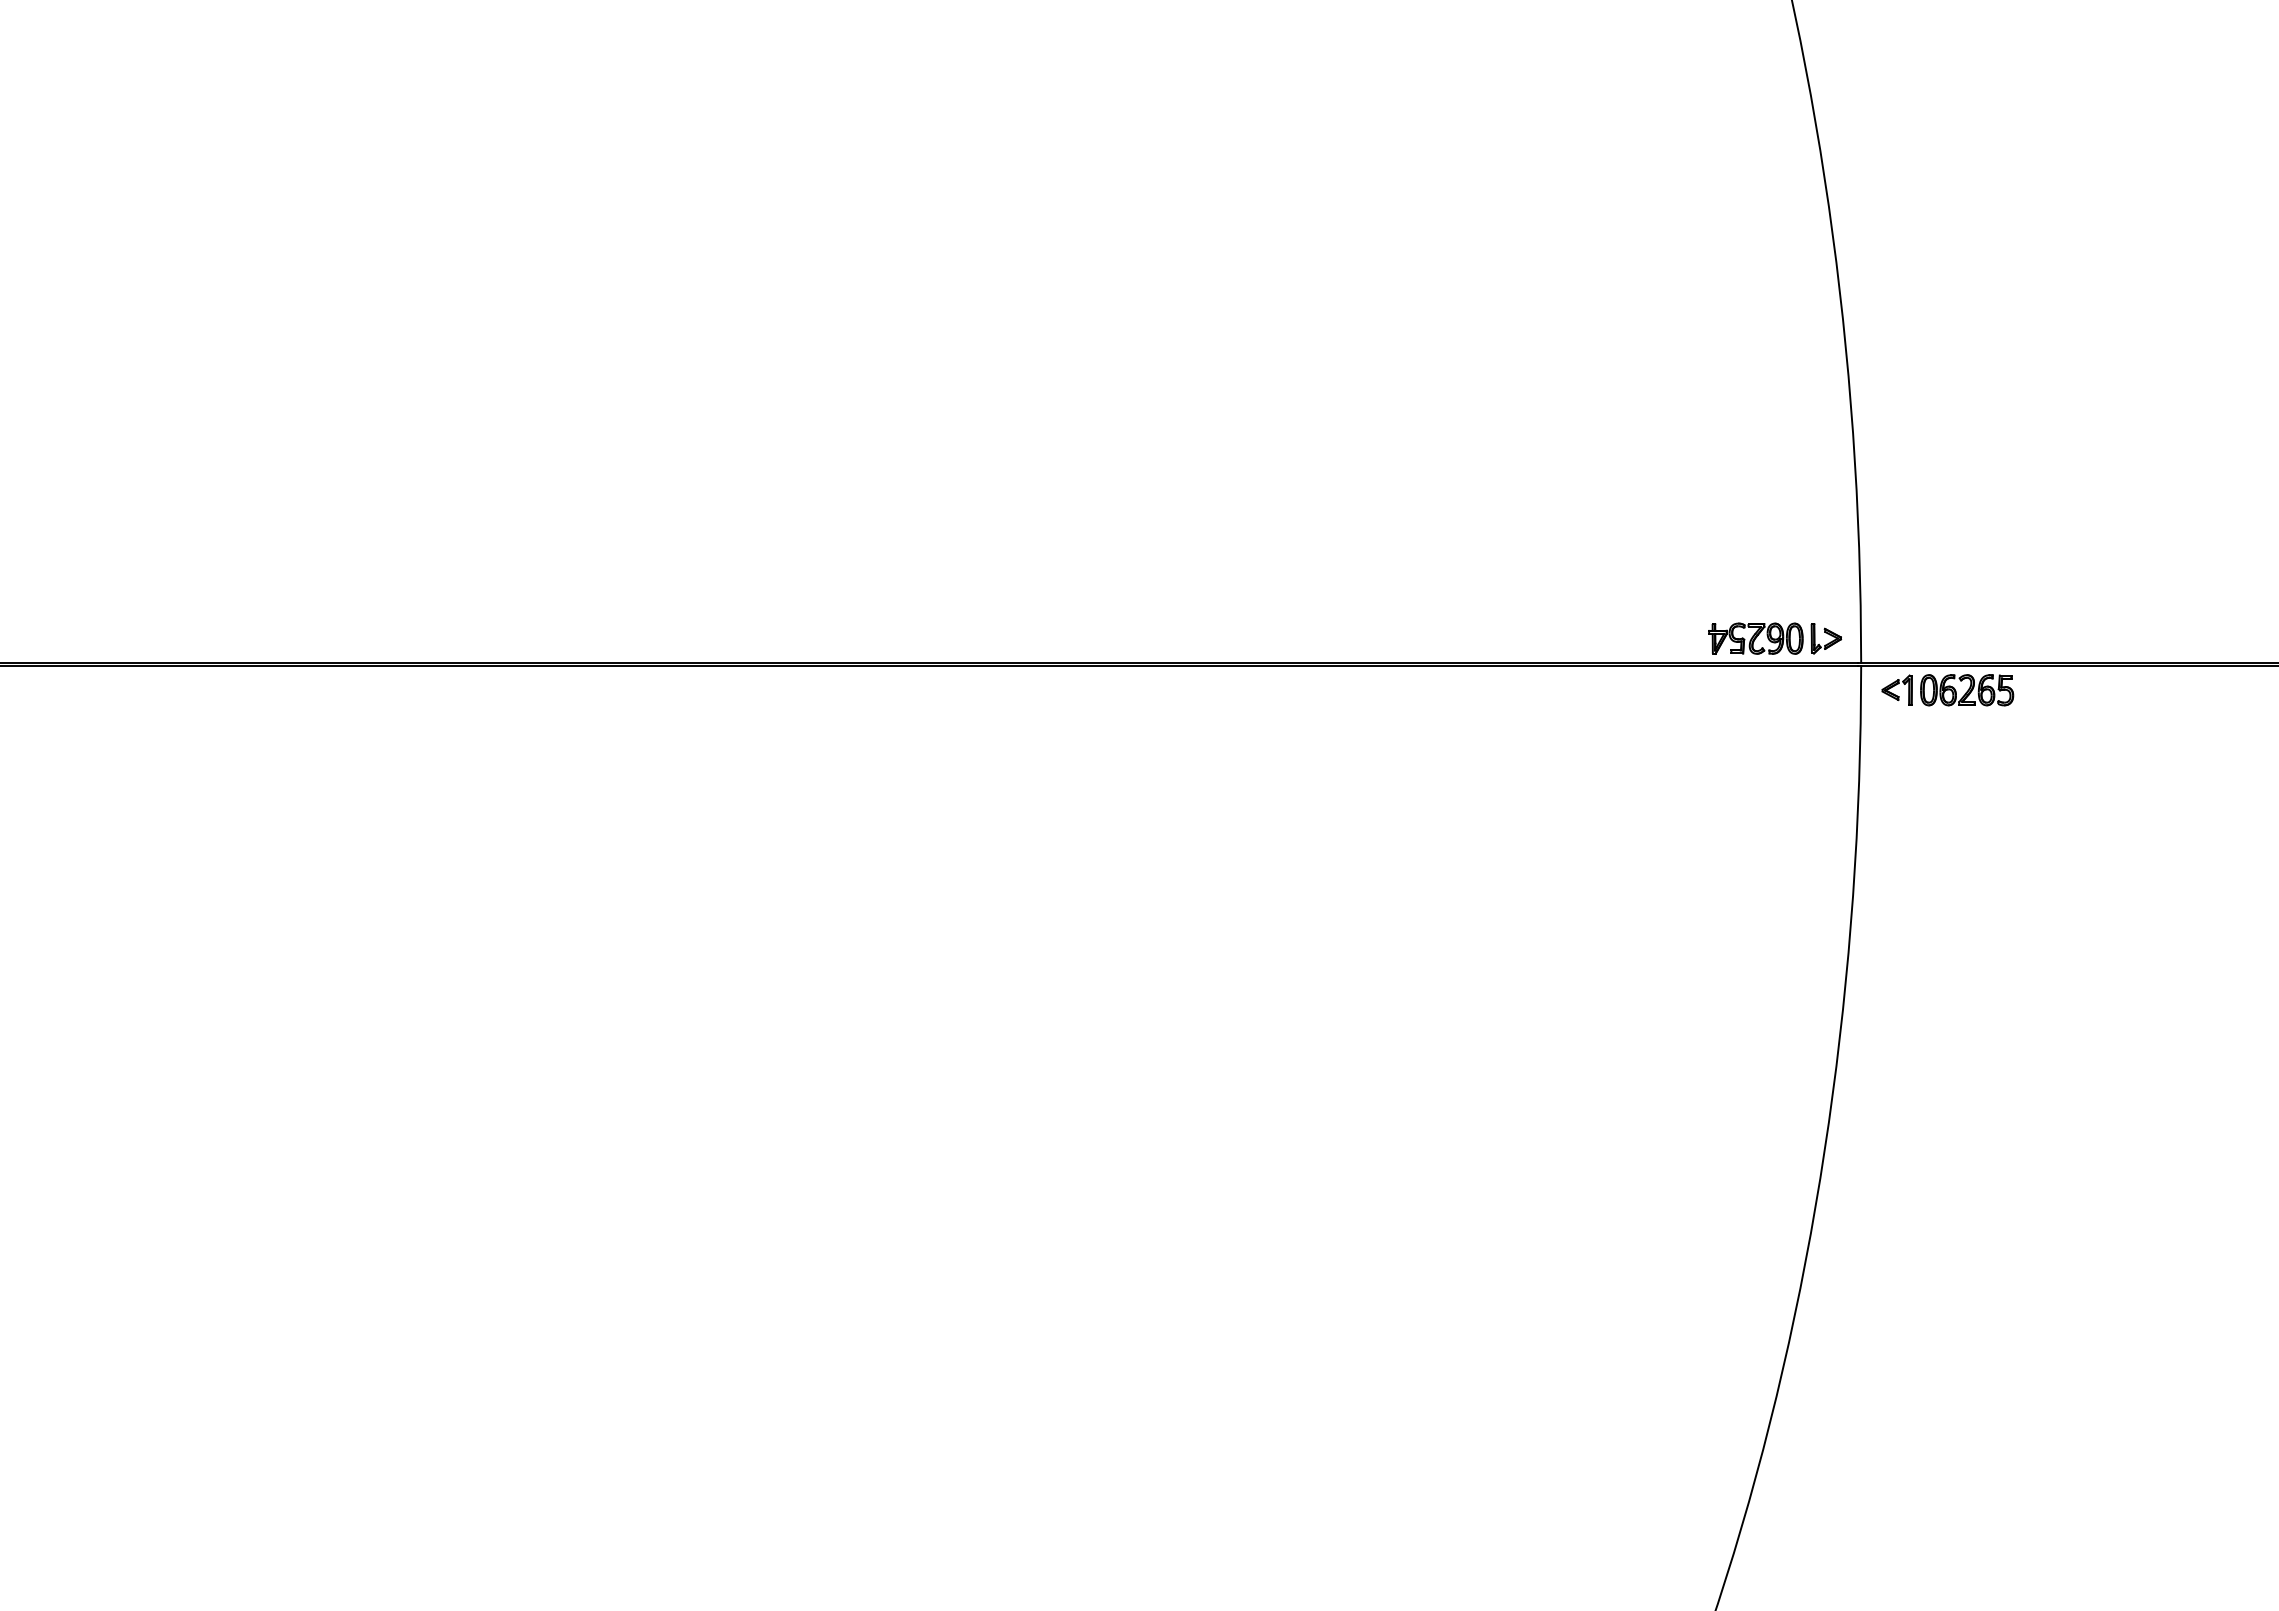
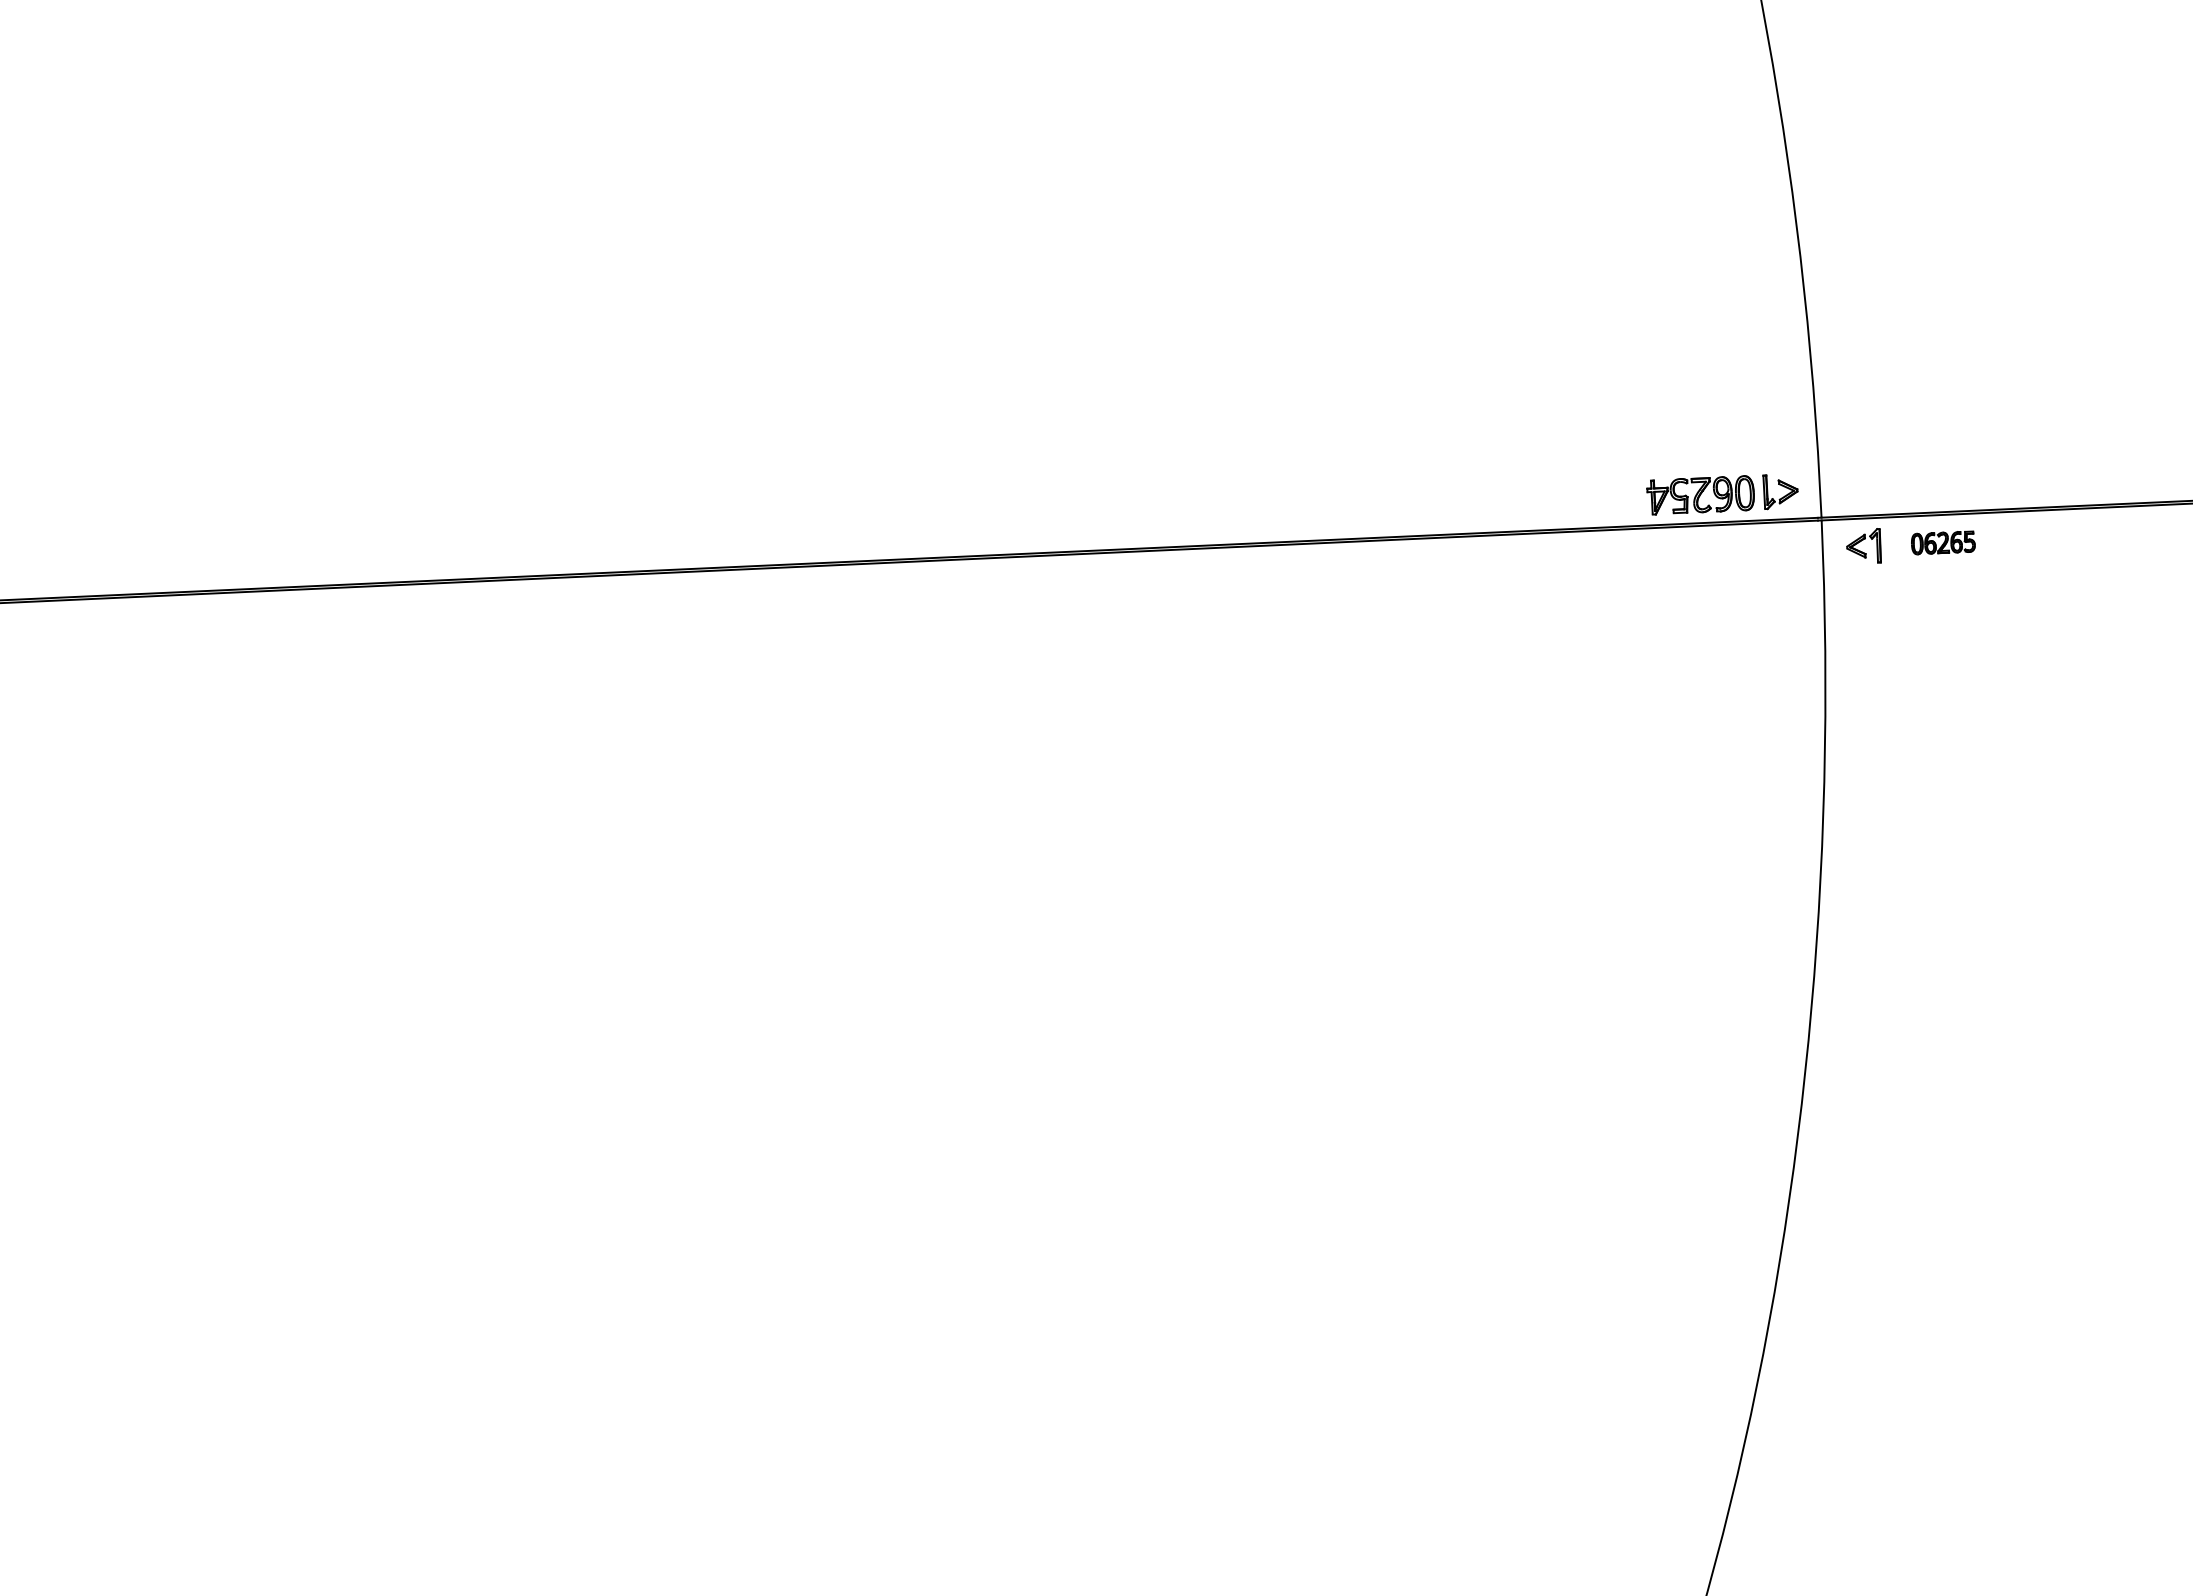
part: (1967, 690) -> (1943, 543), size x0.6

